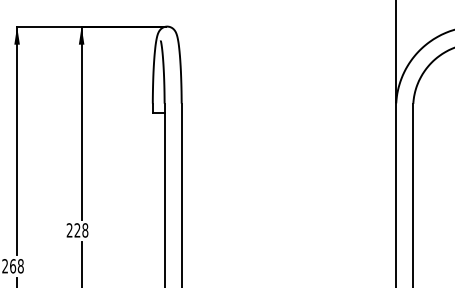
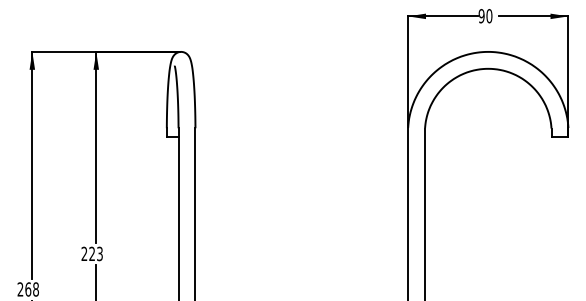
text: (84, 229) -> (99, 253), 228 -> 223

